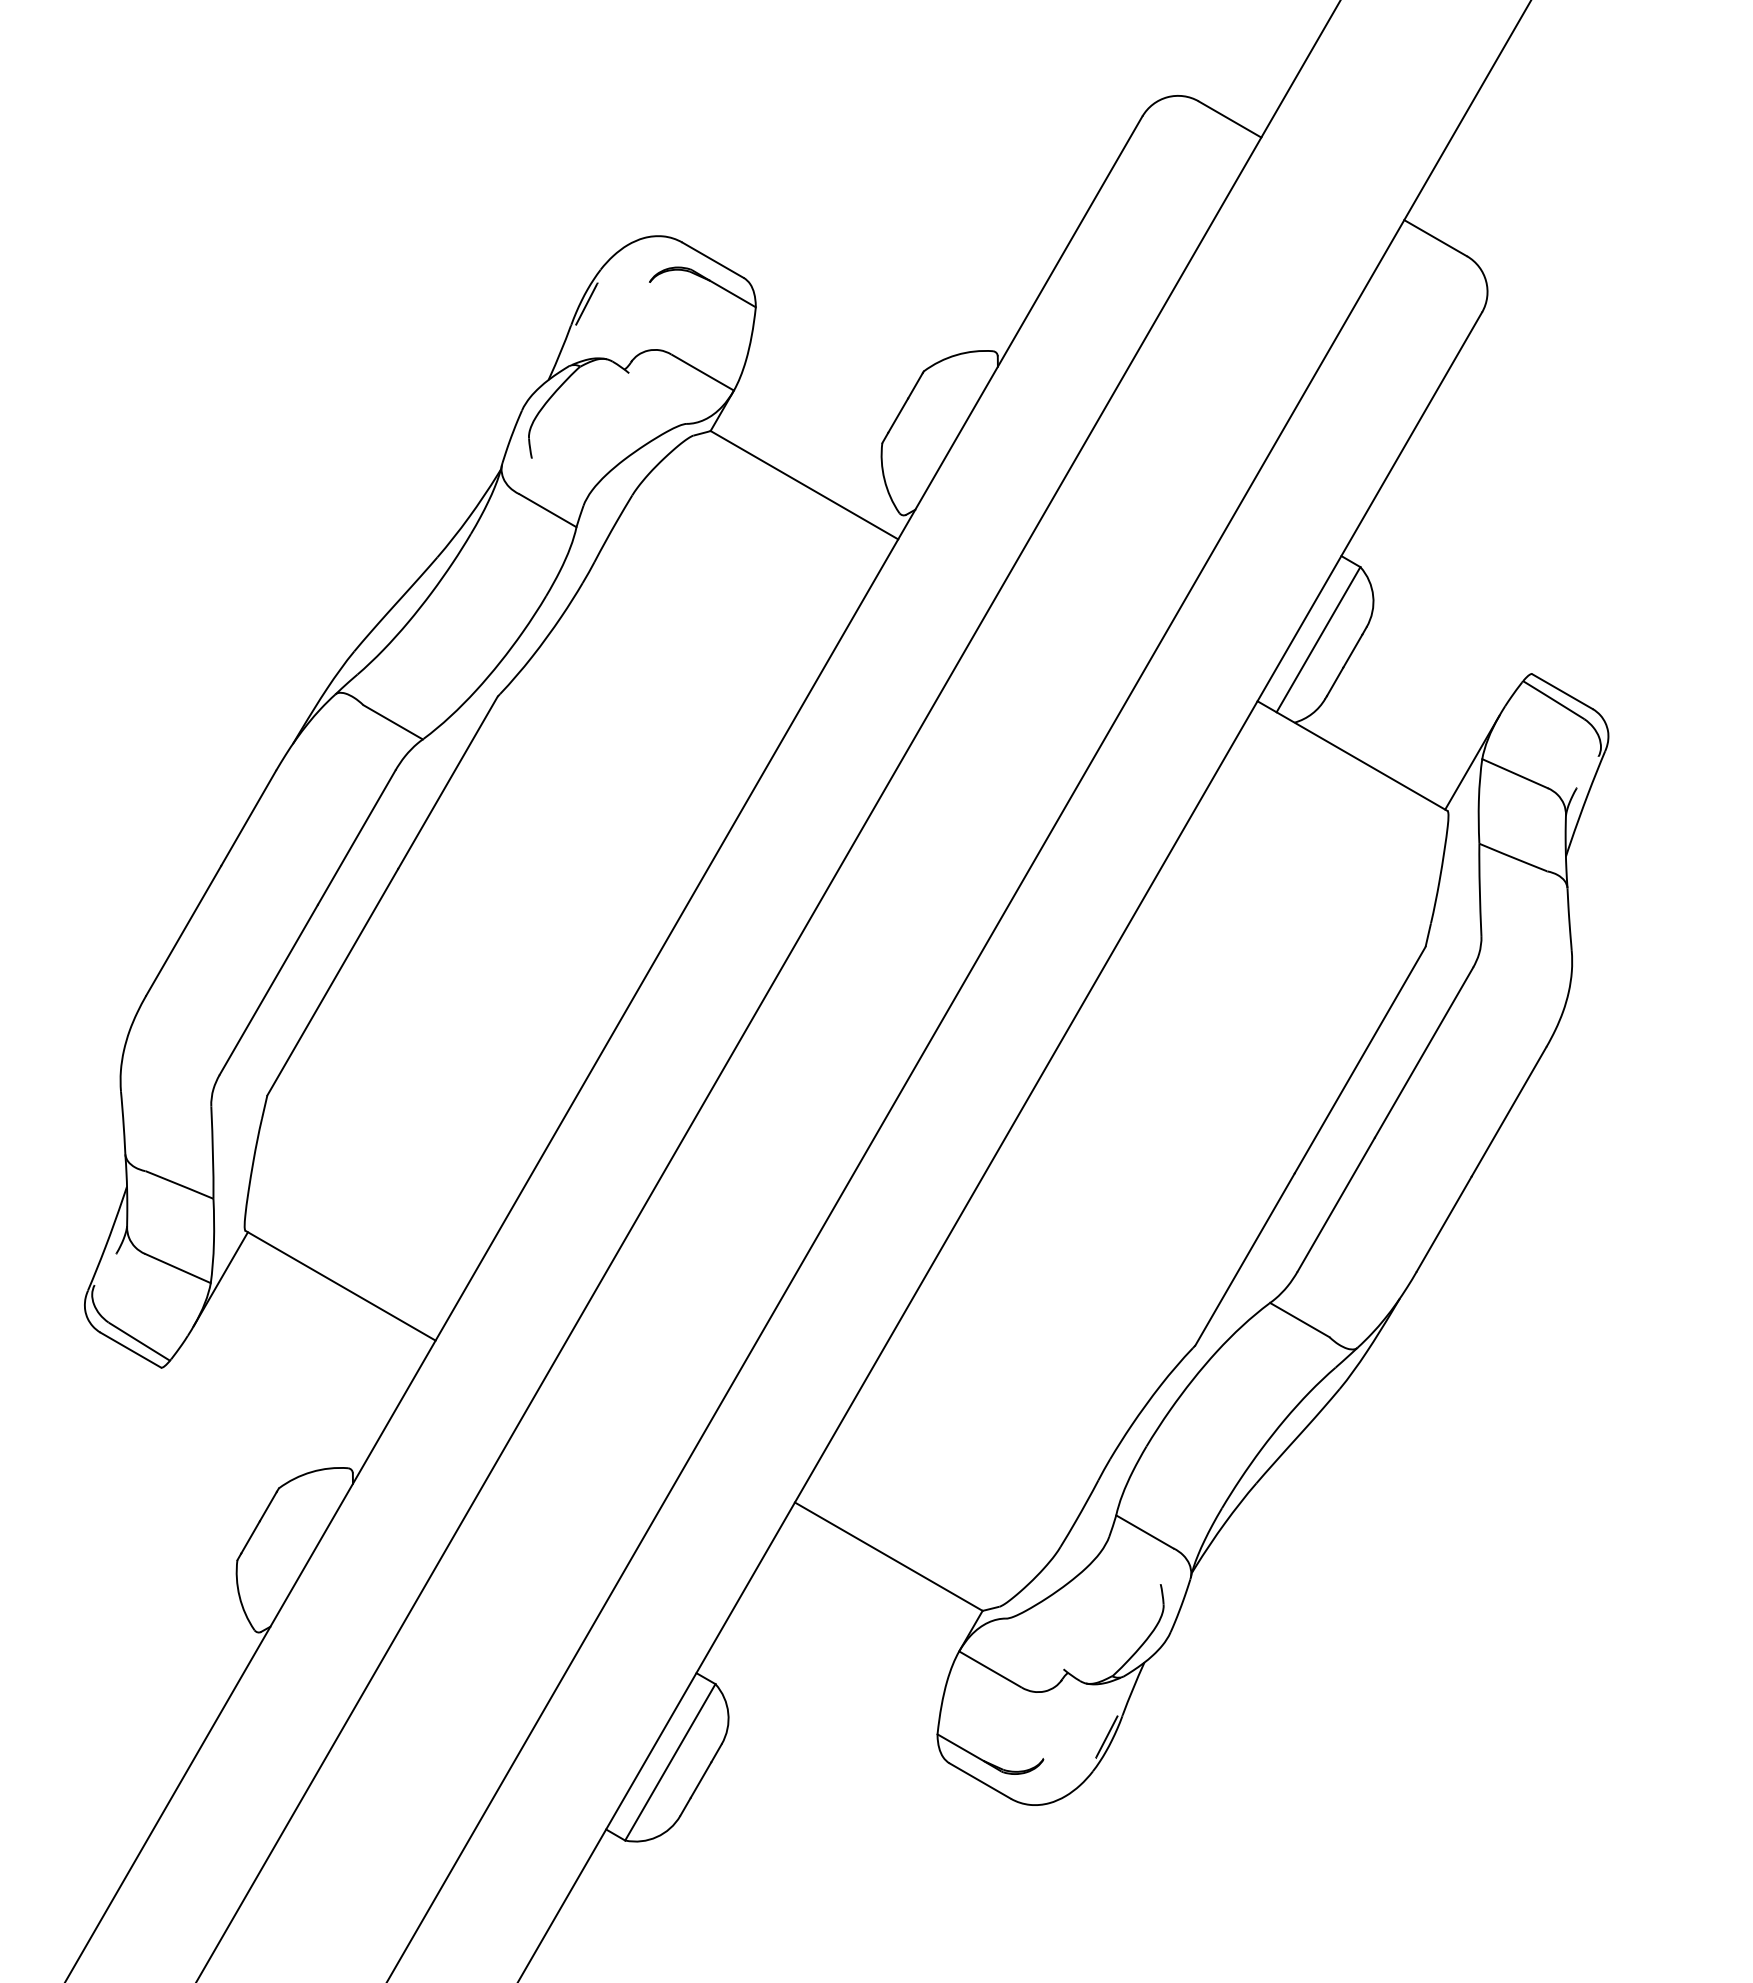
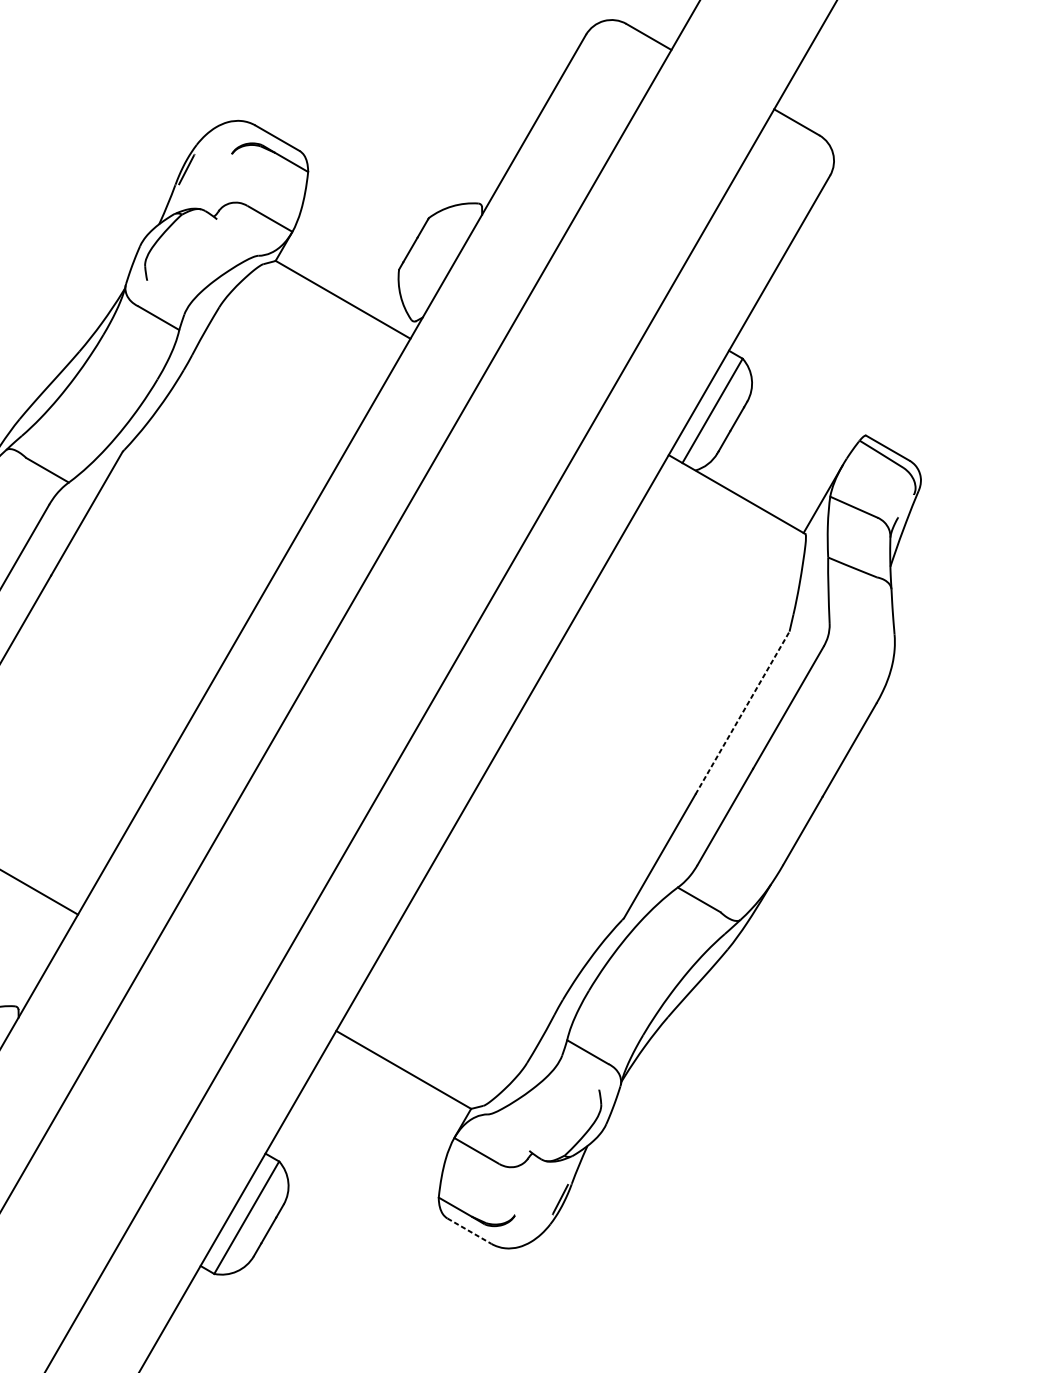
line: (1360, 1060) -> (742, 713), solid -> dashed
line: (980, 1781) -> (469, 1231), solid -> dashed

